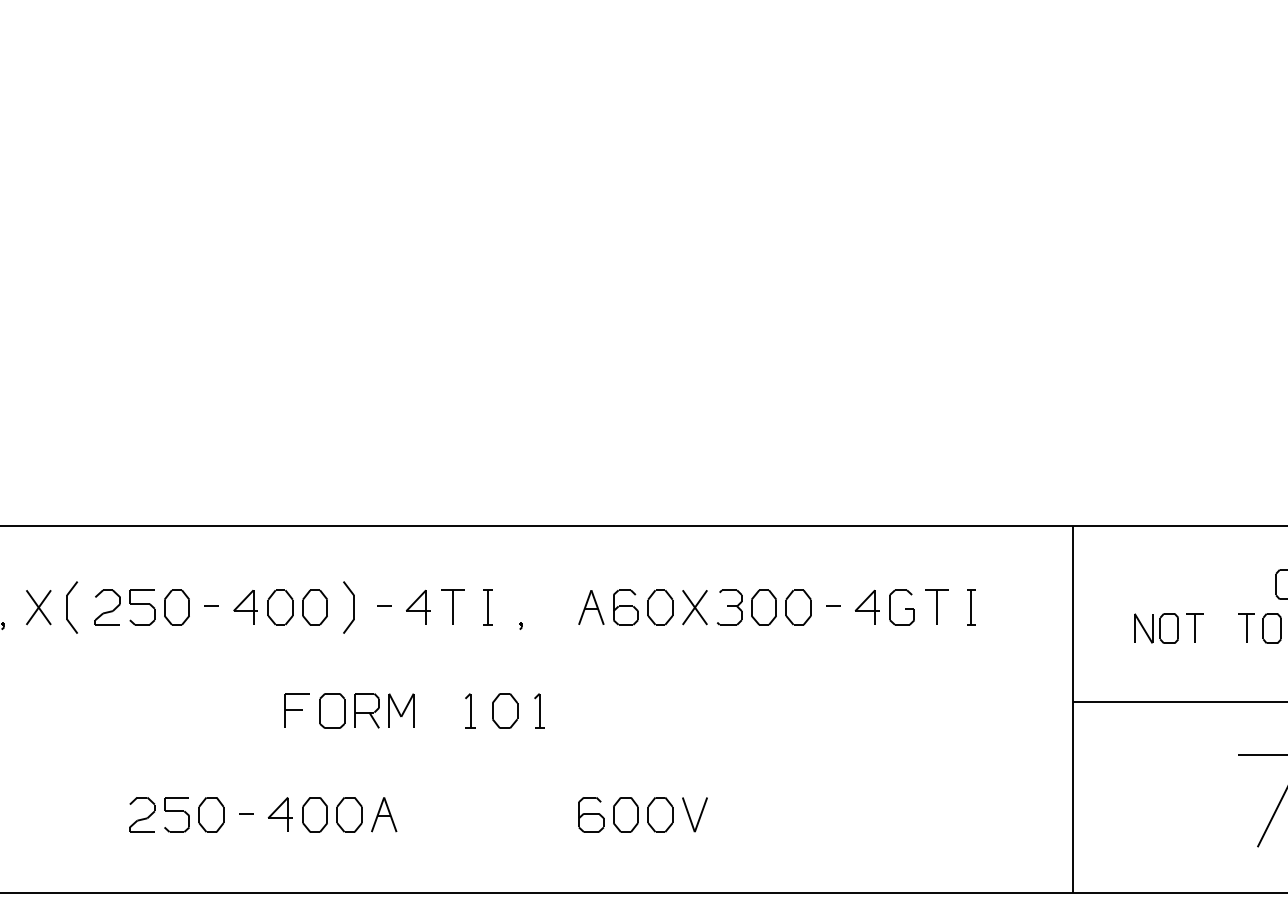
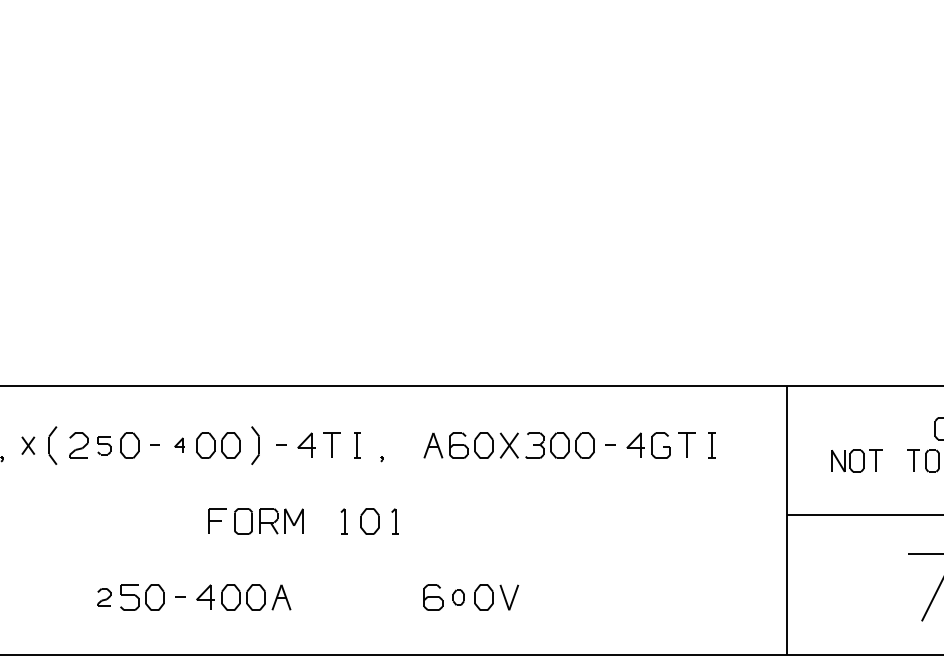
part: (38, 607) -> (28, 445), size x0.7
part: (142, 607) -> (104, 445), size x0.7
part: (245, 607) -> (179, 445), size x0.6
part: (142, 814) -> (104, 597), size x0.7
part: (625, 814) -> (458, 597), size x0.6

